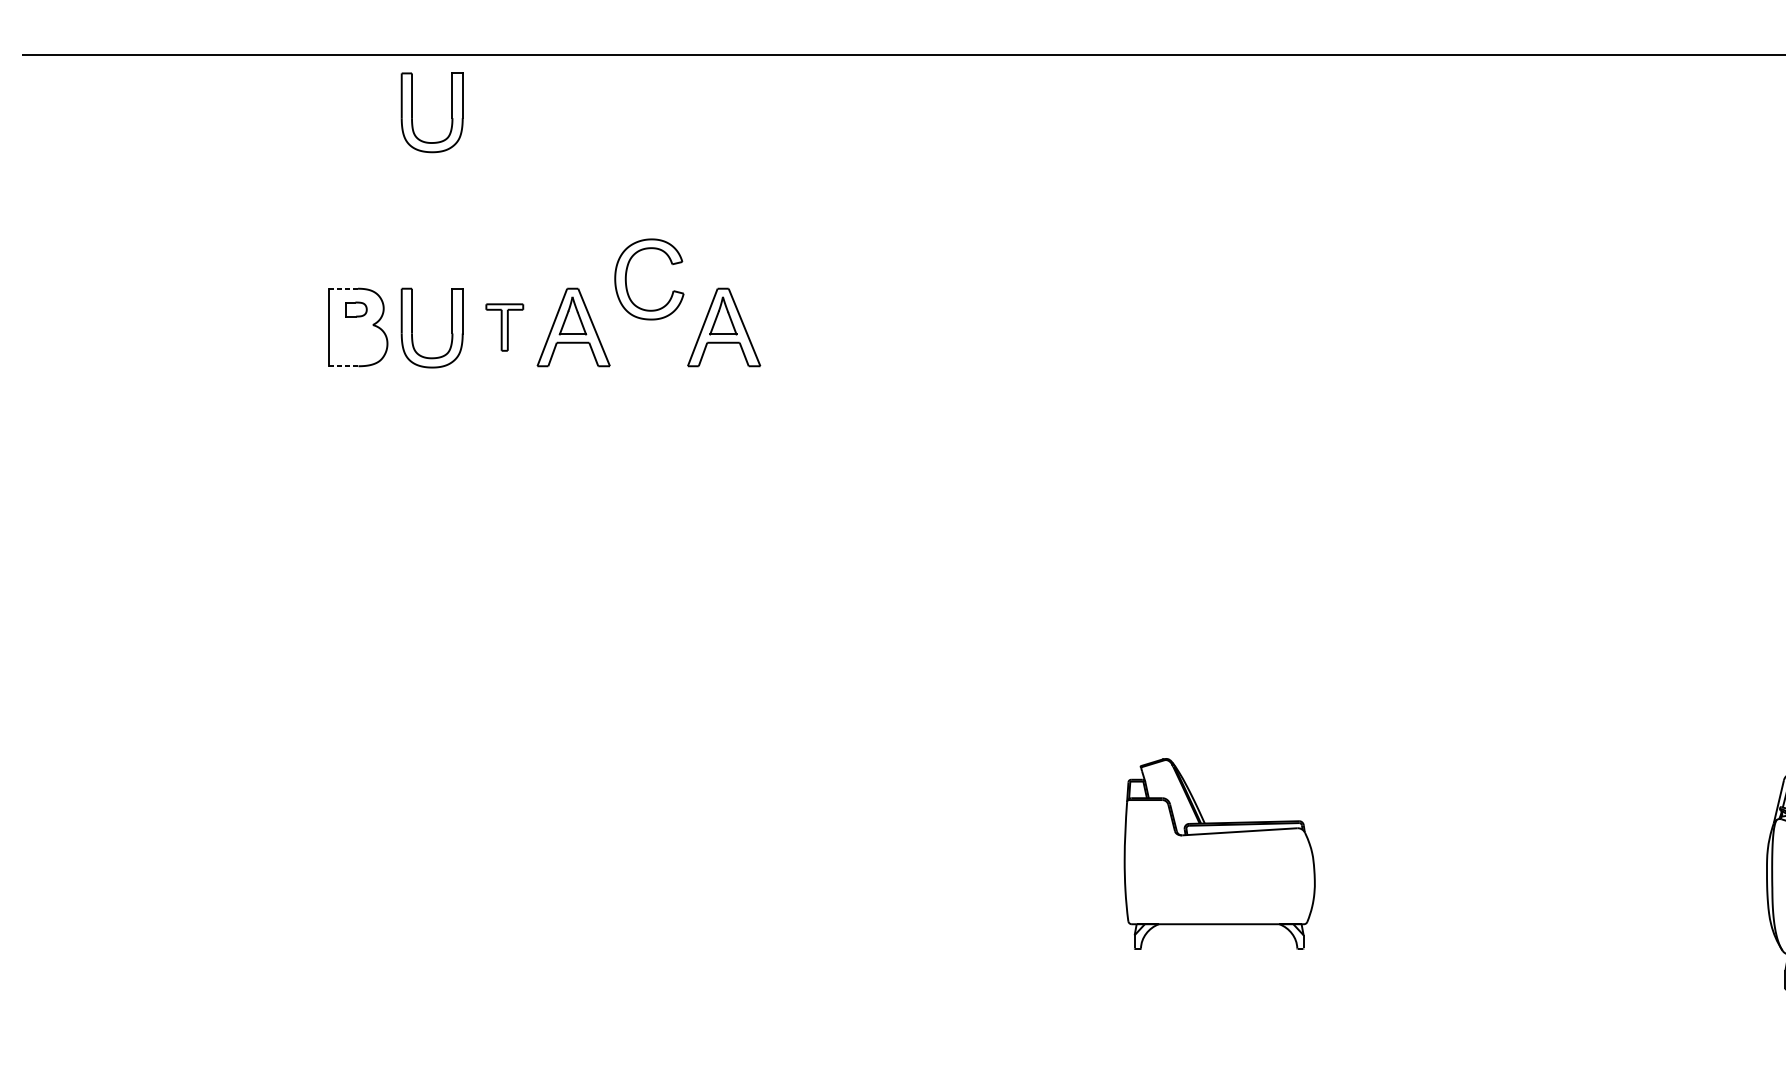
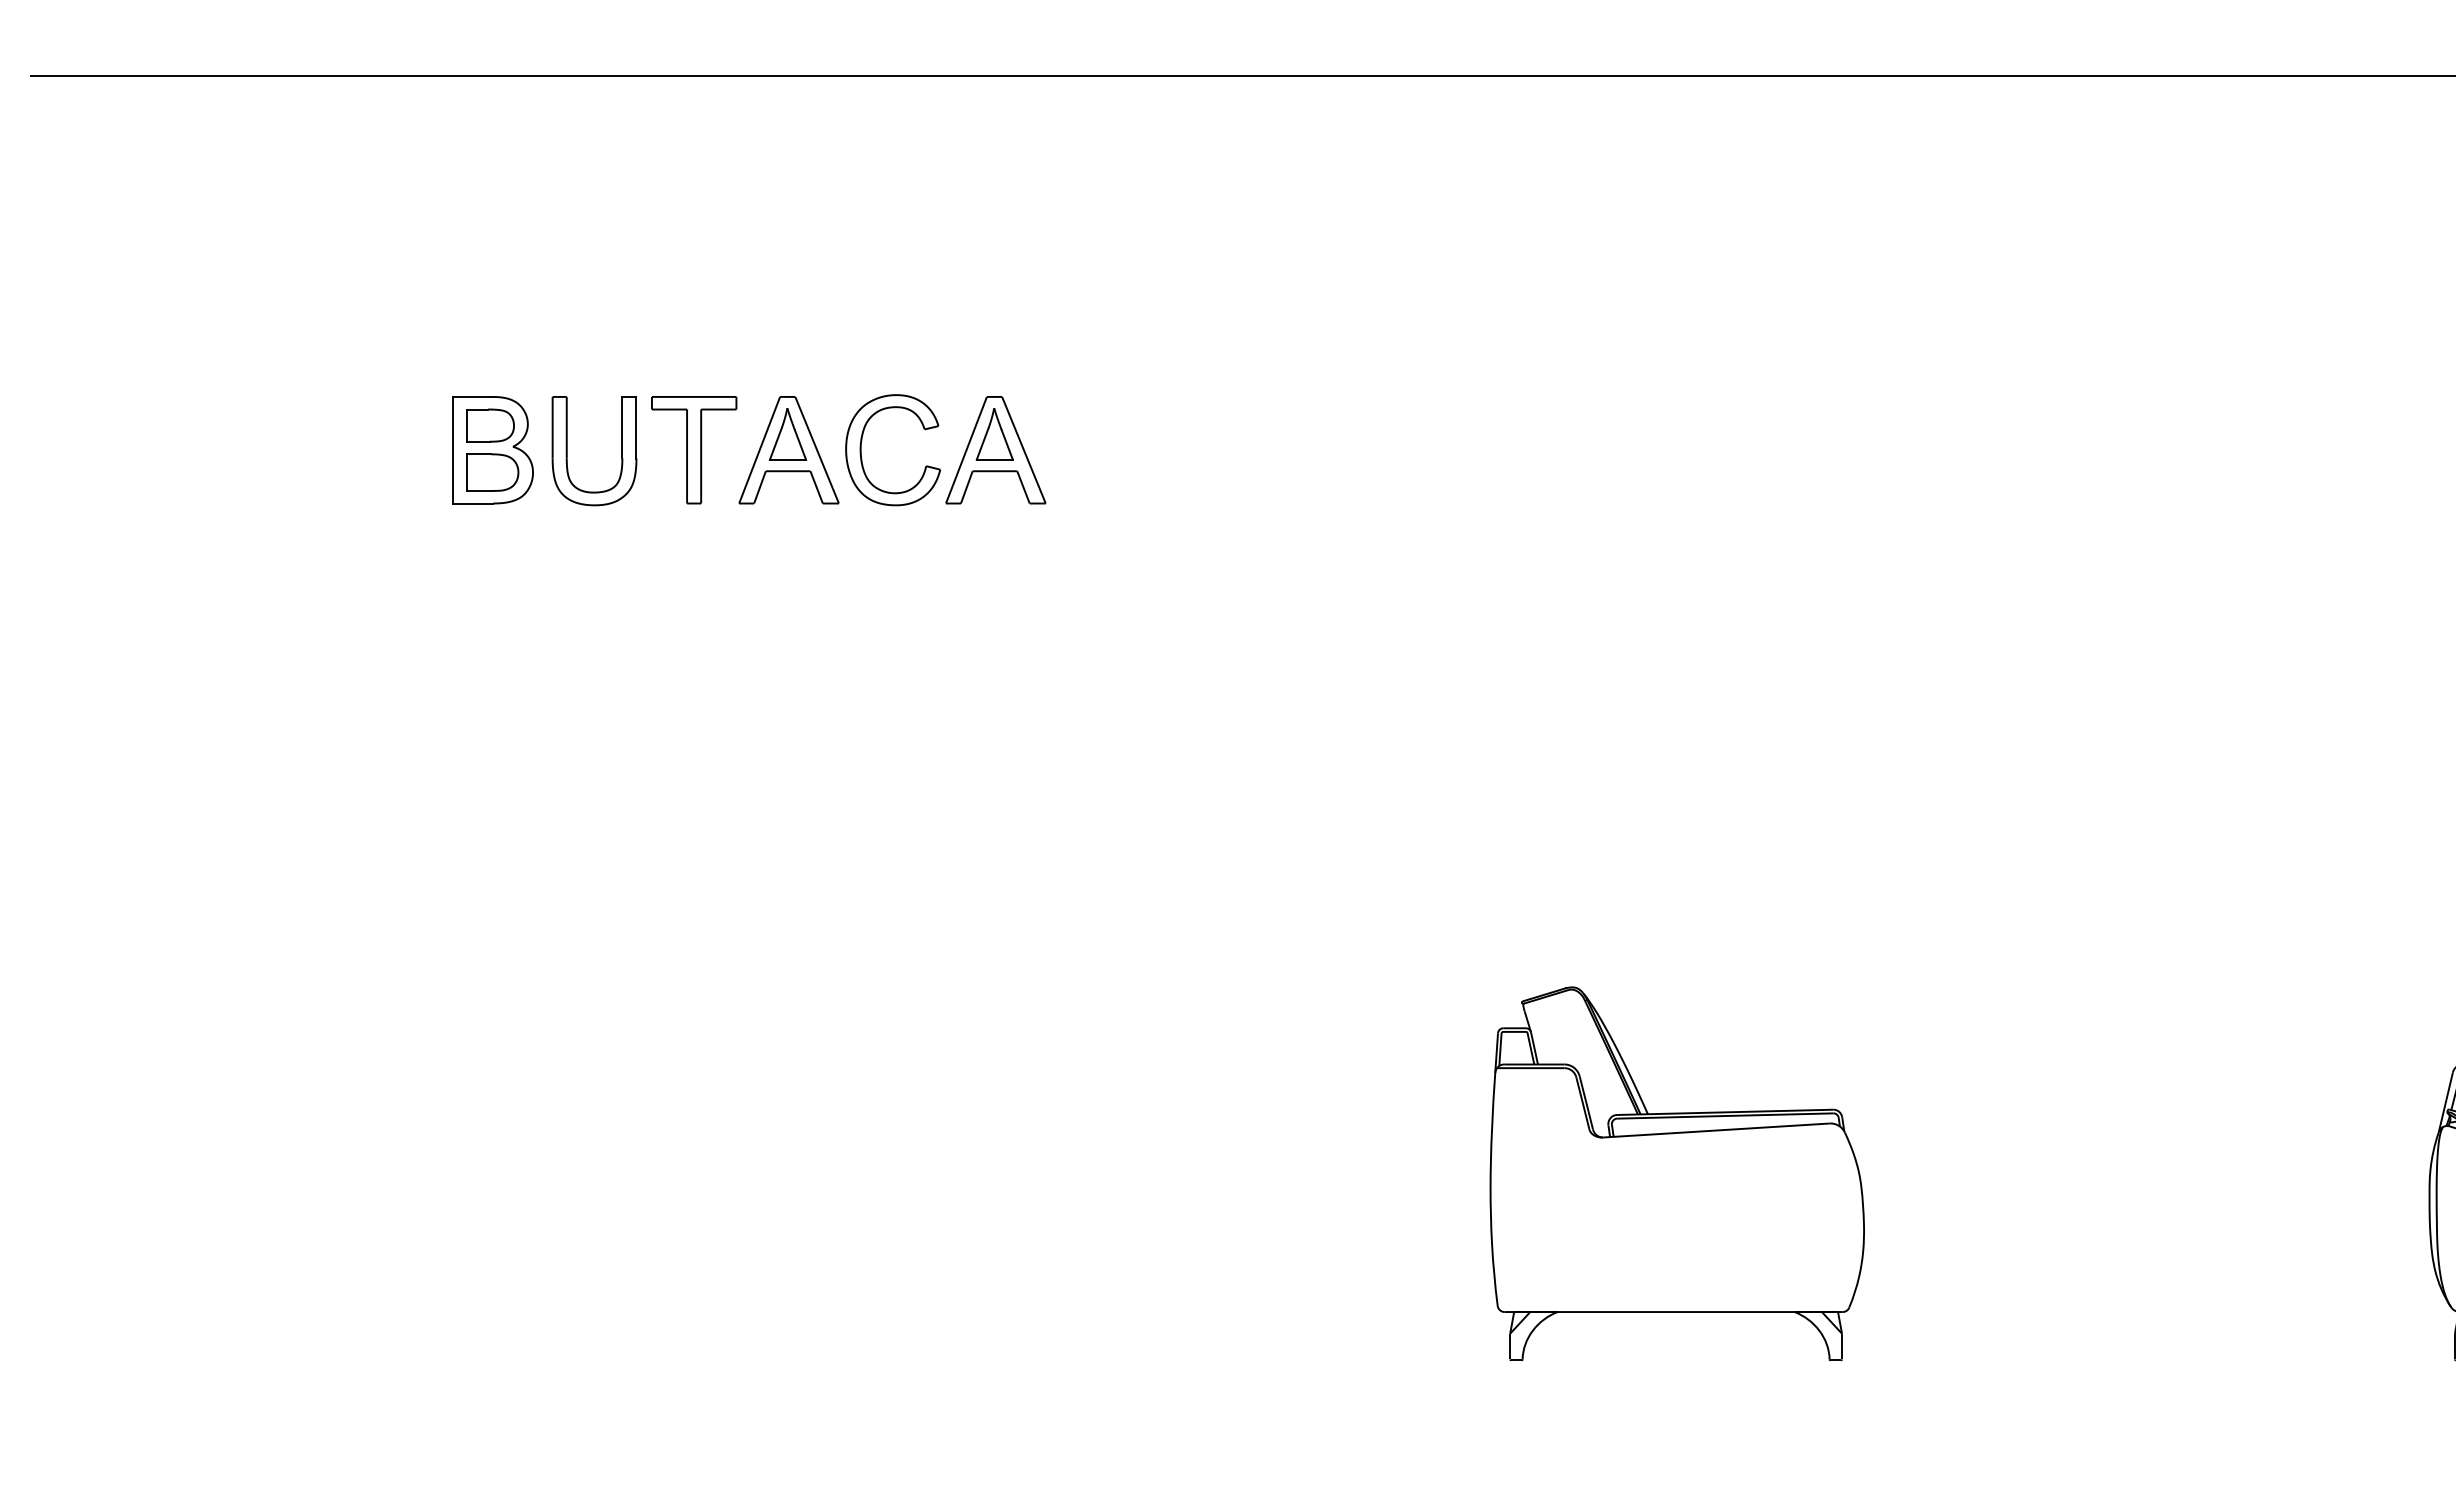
part: (412, 113) -> (567, 155), removed
part: (626, 279) -> (861, 450), moved
line: (343, 288) -> (472, 396), dashed -> solid
part: (356, 309) -> (490, 425), size x1.67
part: (504, 327) -> (694, 450), size x1.67
part: (357, 343) -> (492, 472), added
line: (344, 366) -> (473, 503), dashed -> solid
part: (1219, 853) -> (1676, 1173), size x1.43

